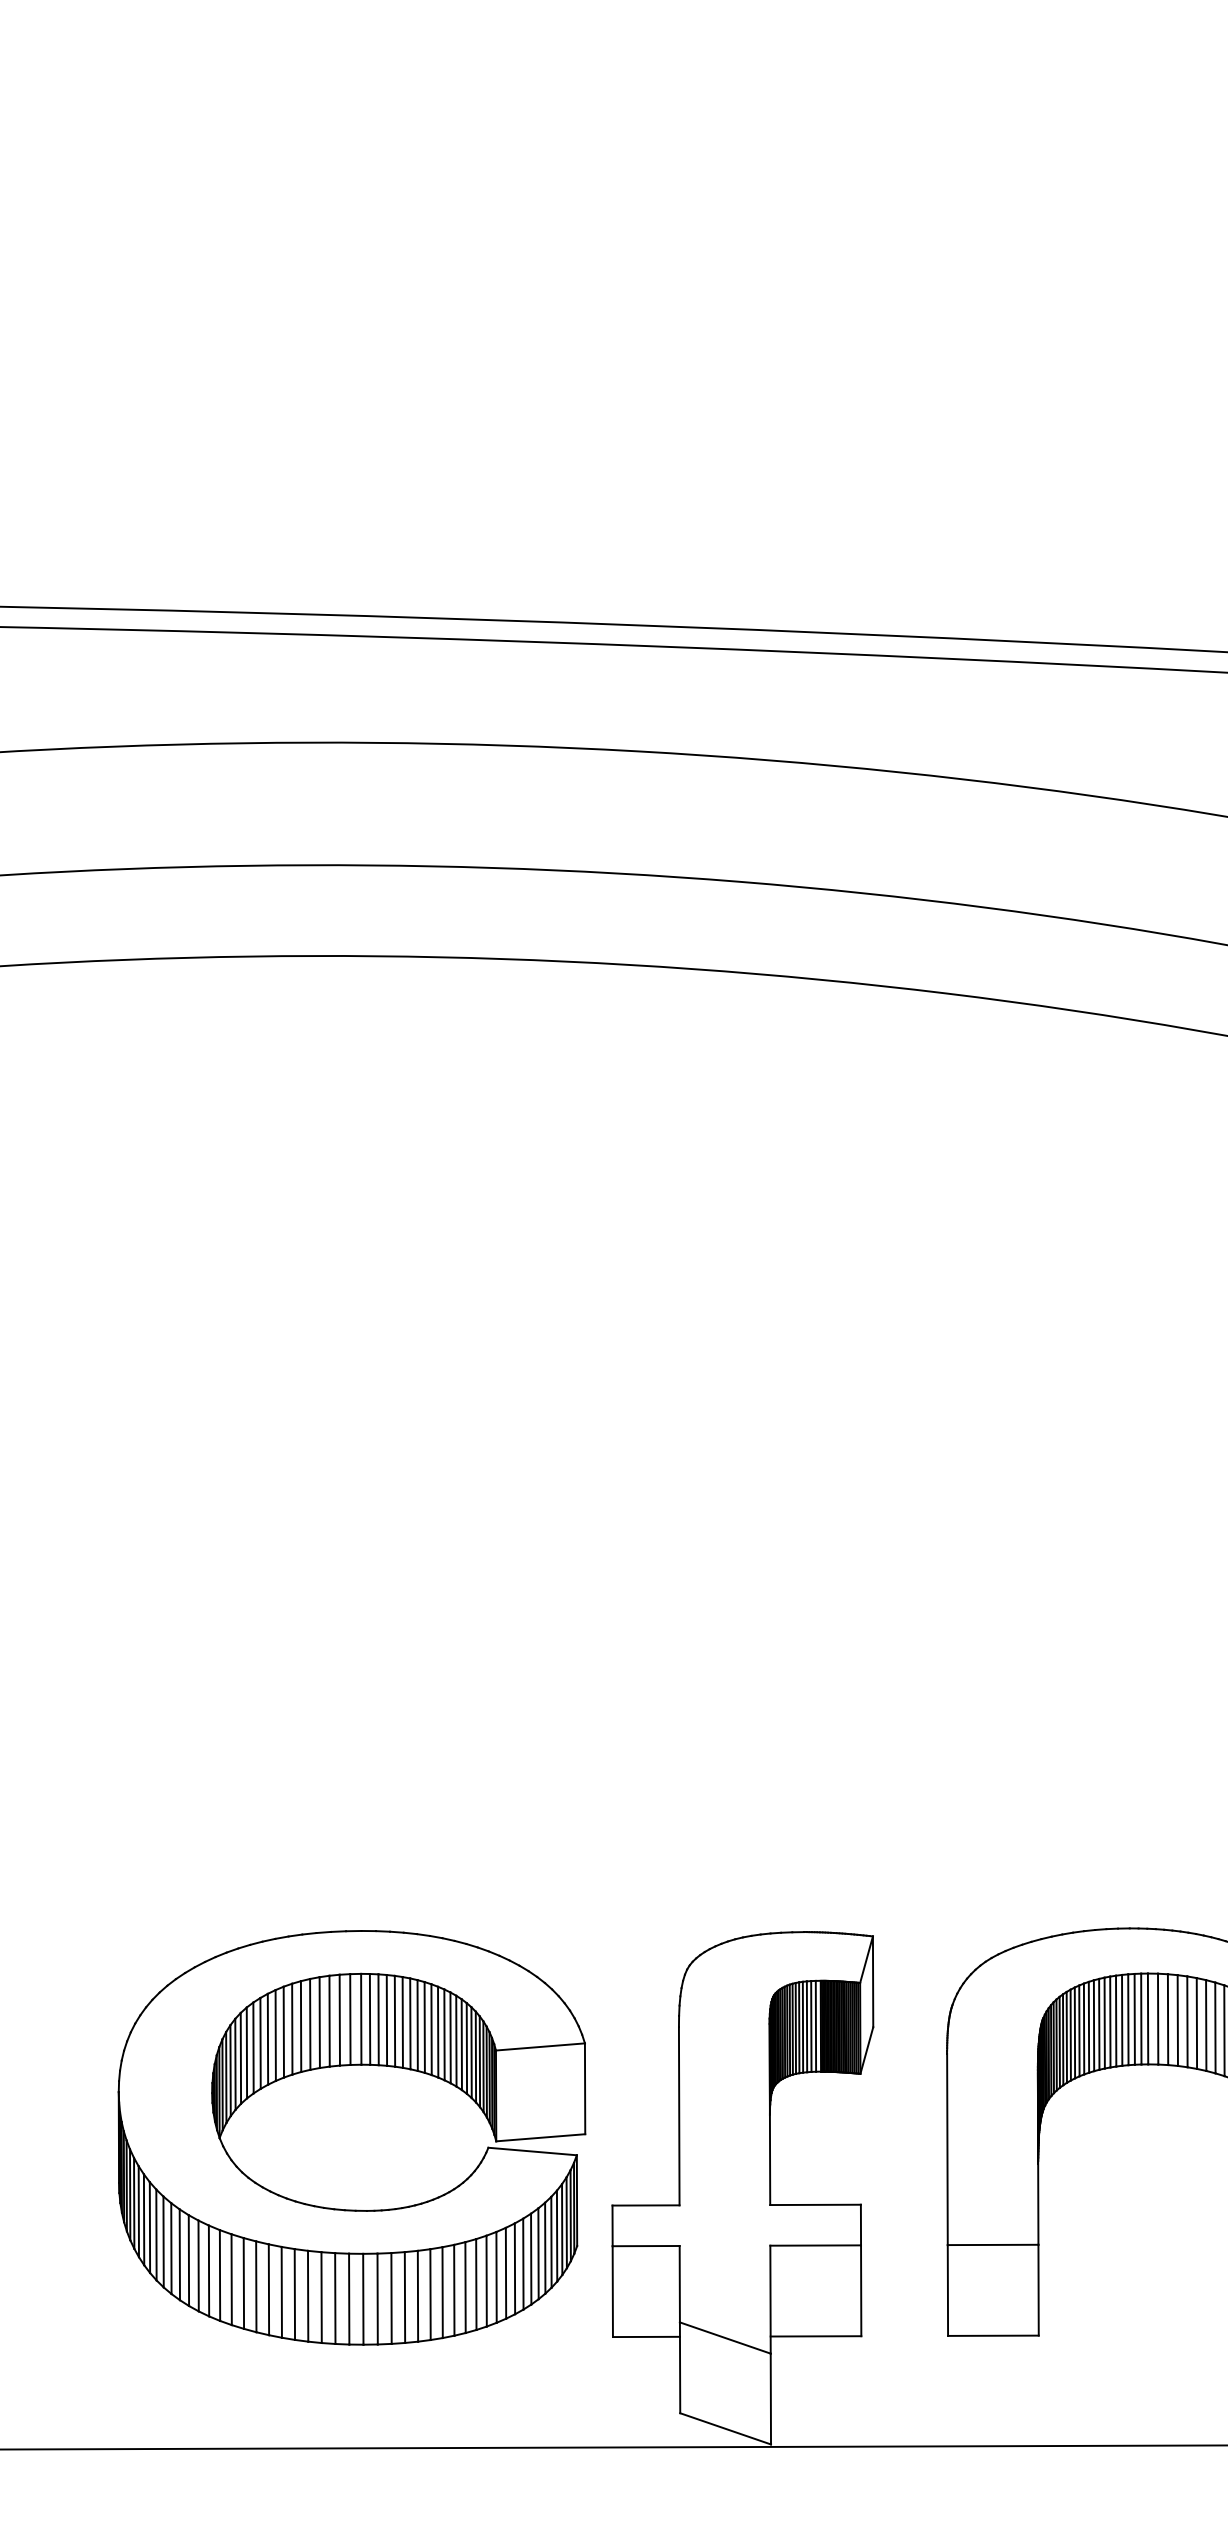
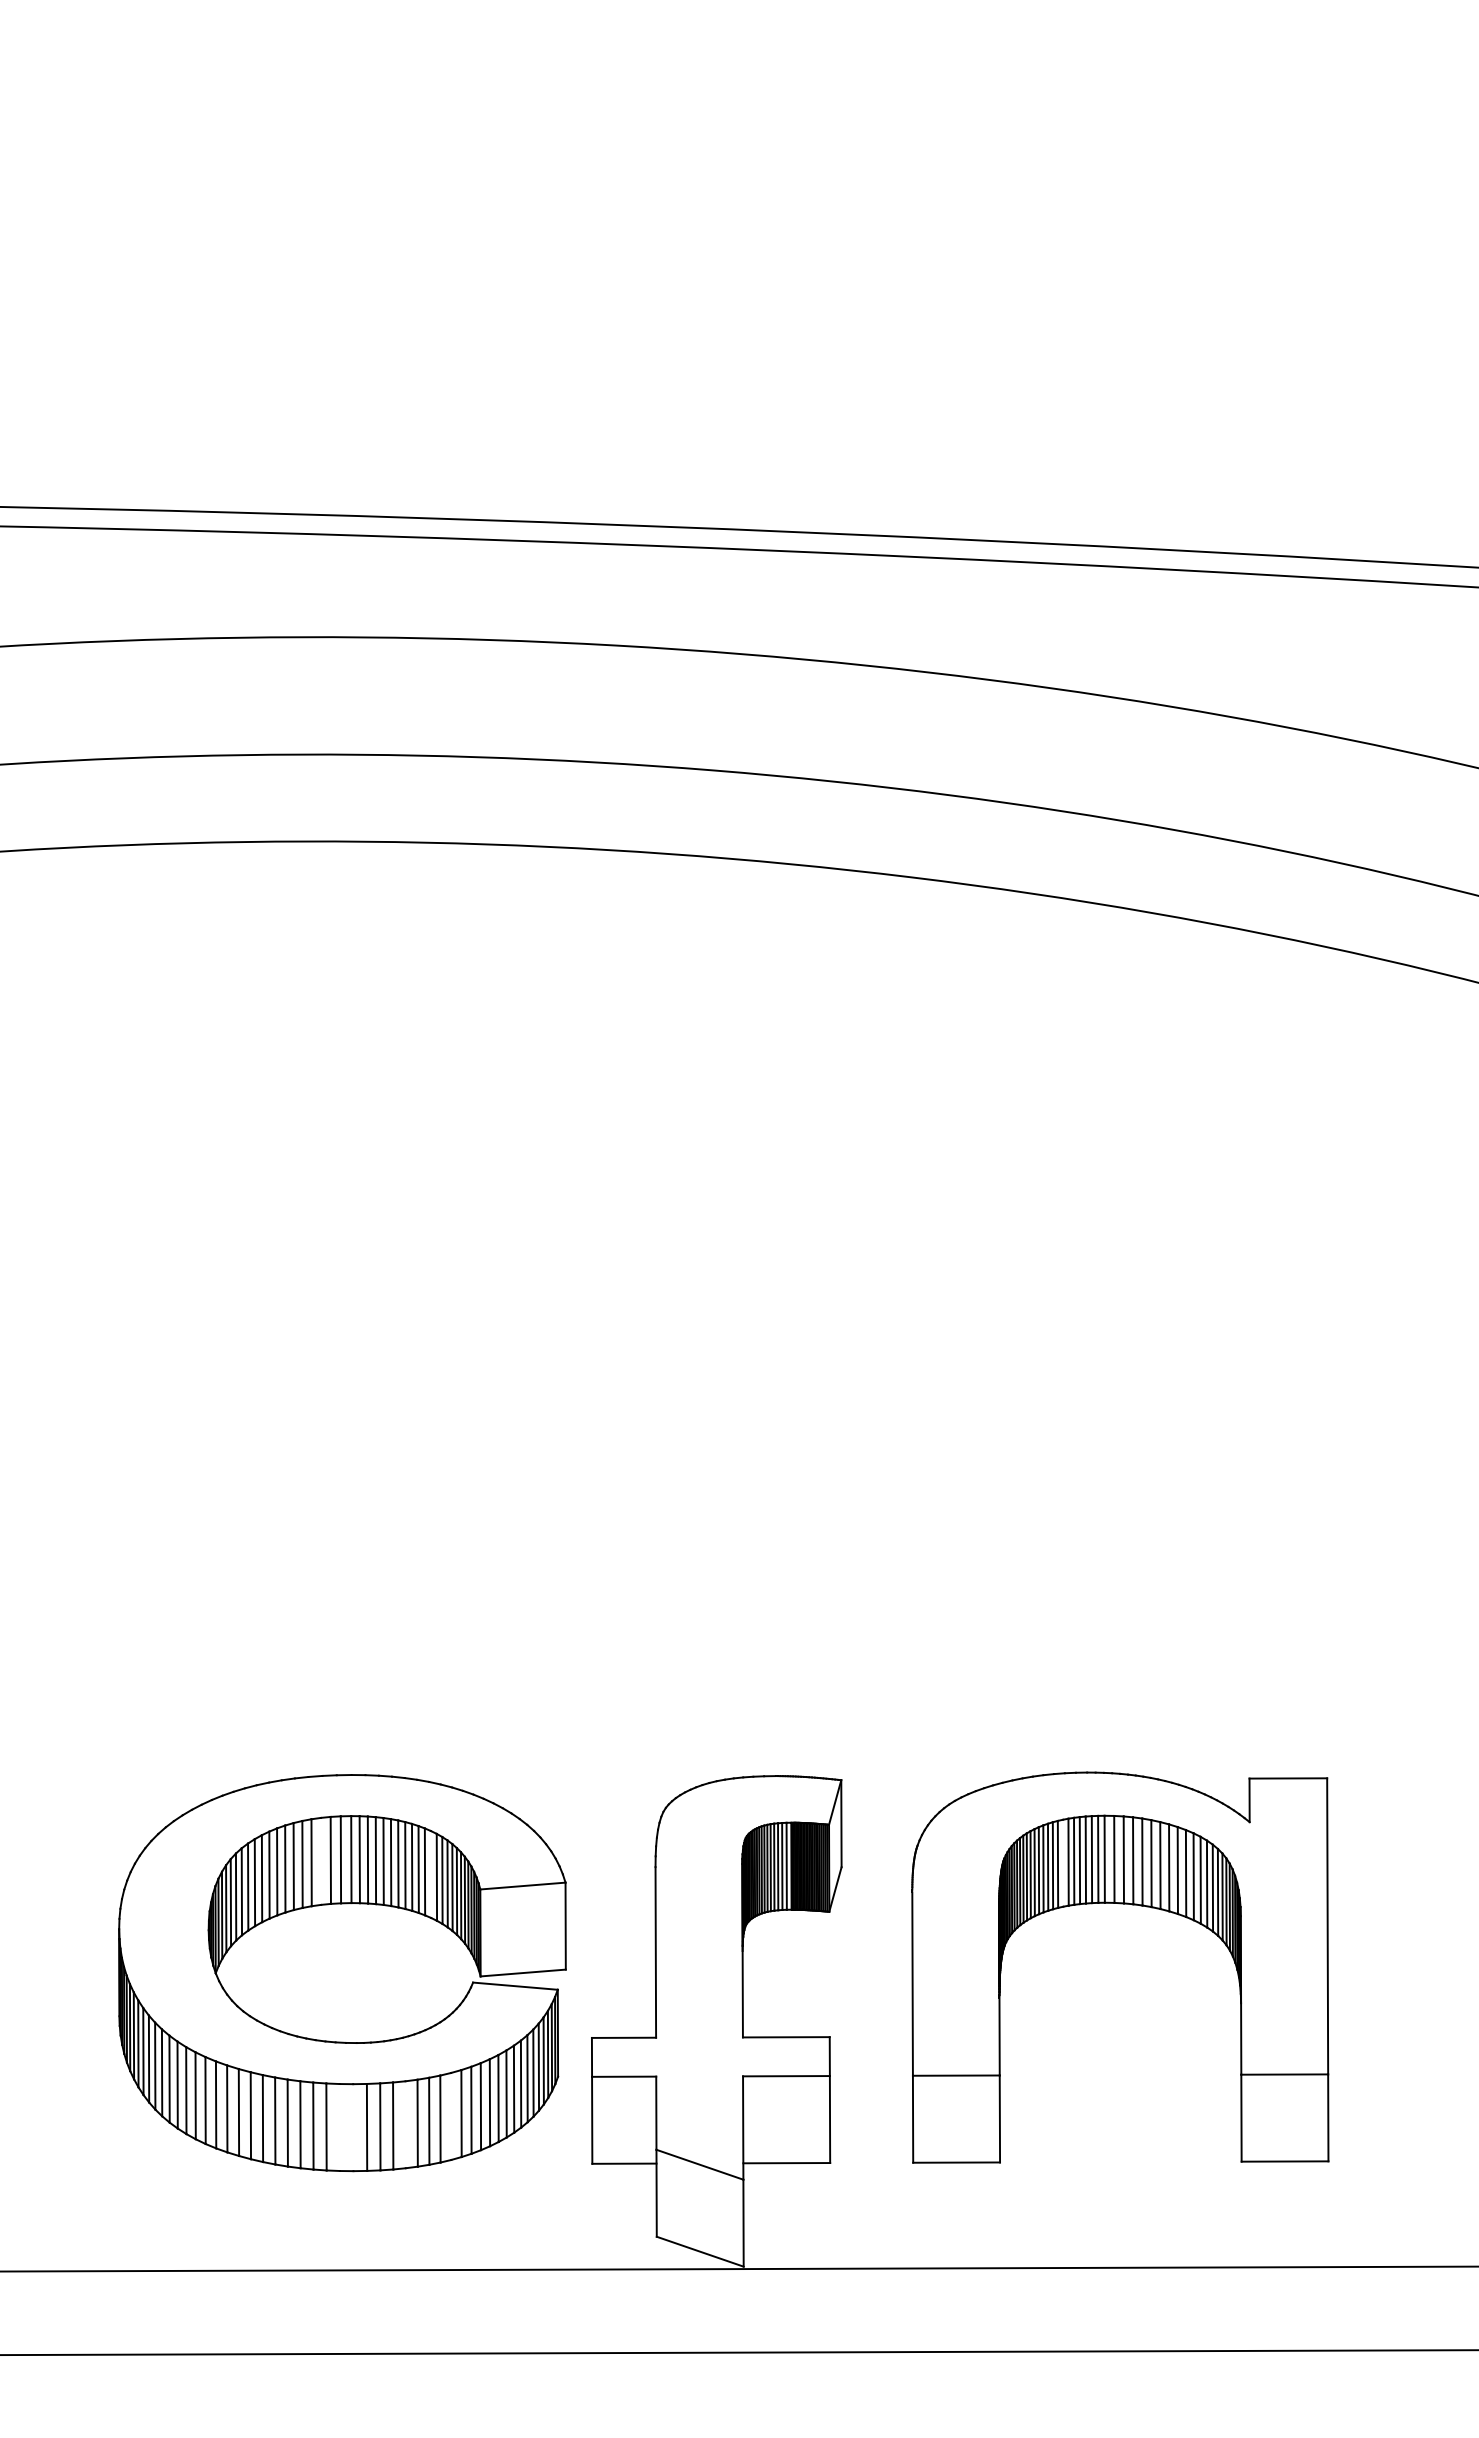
line: (329, 2020) -> (320, 1860), removed
line: (1105, 2022) -> (1063, 1862), removed
line: (443, 2034) -> (430, 1874), removed
line: (465, 2286) -> (451, 2115), removed
line: (417, 2295) -> (405, 2124), removed
line: (348, 2299) -> (339, 2127), removed
line: (363, 2299) -> (353, 2127), removed

